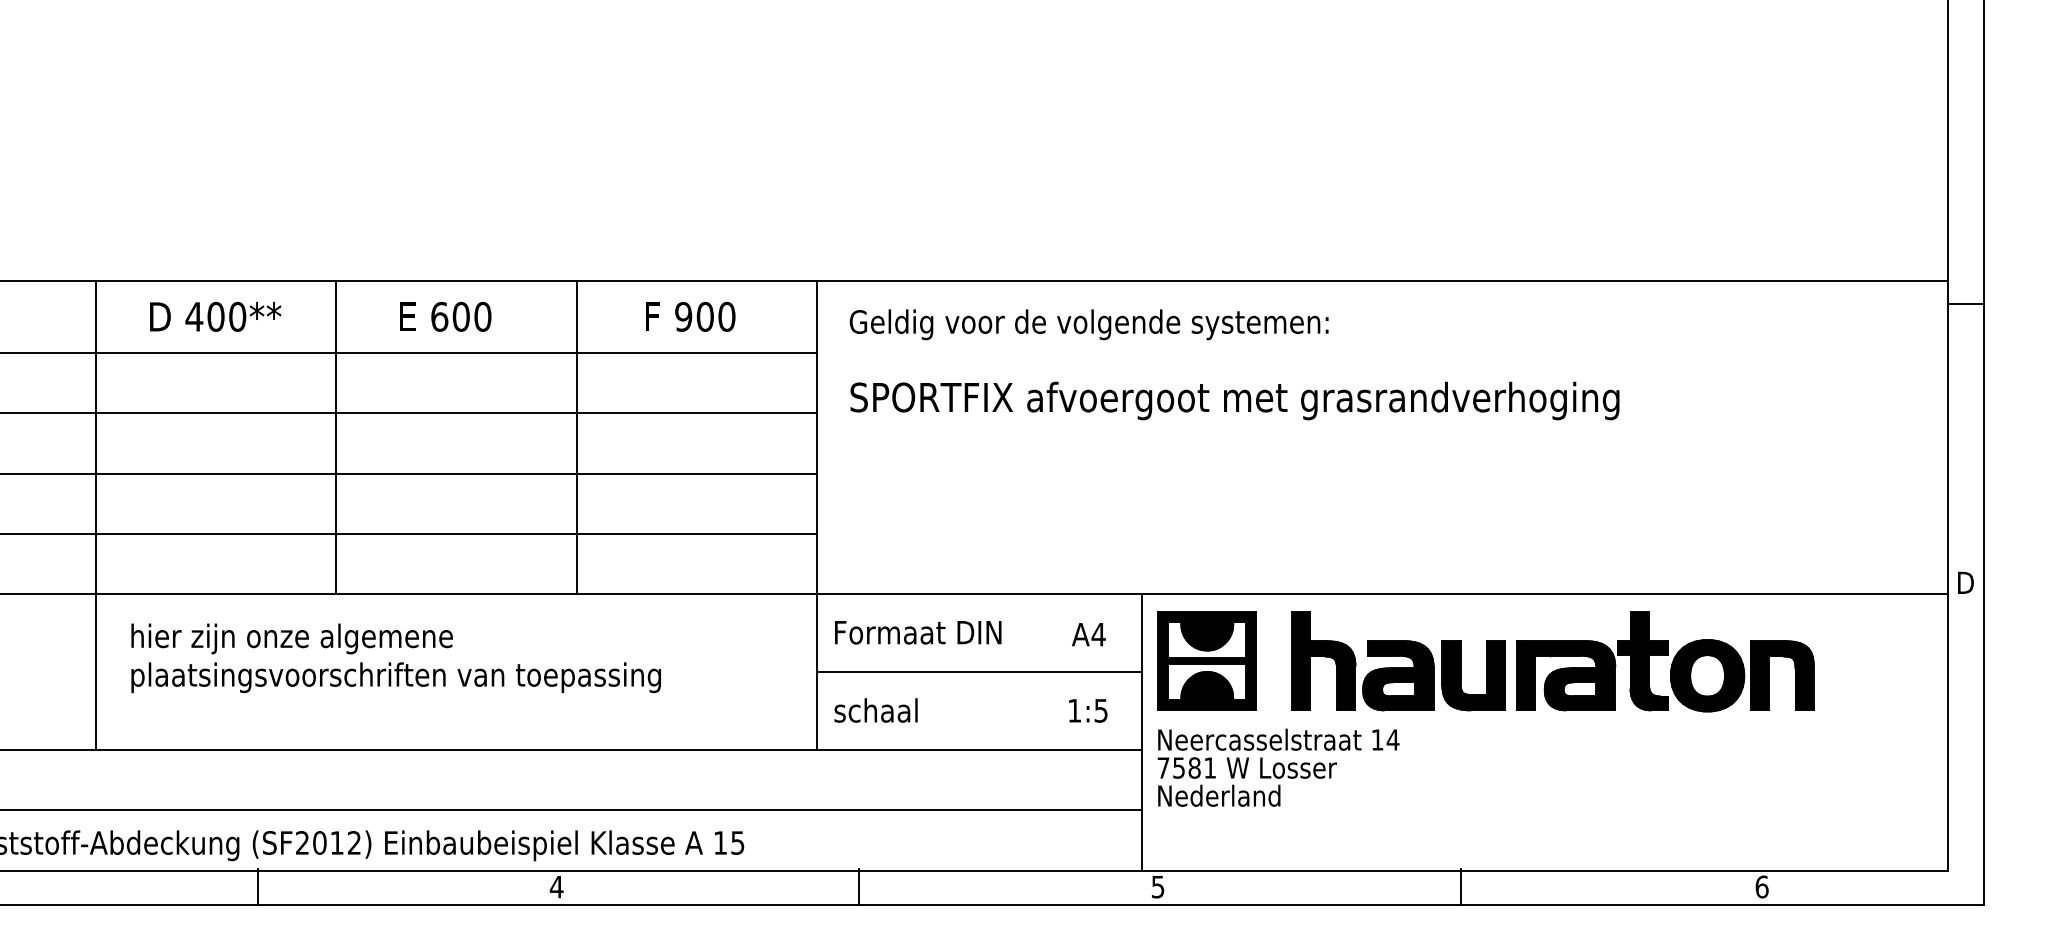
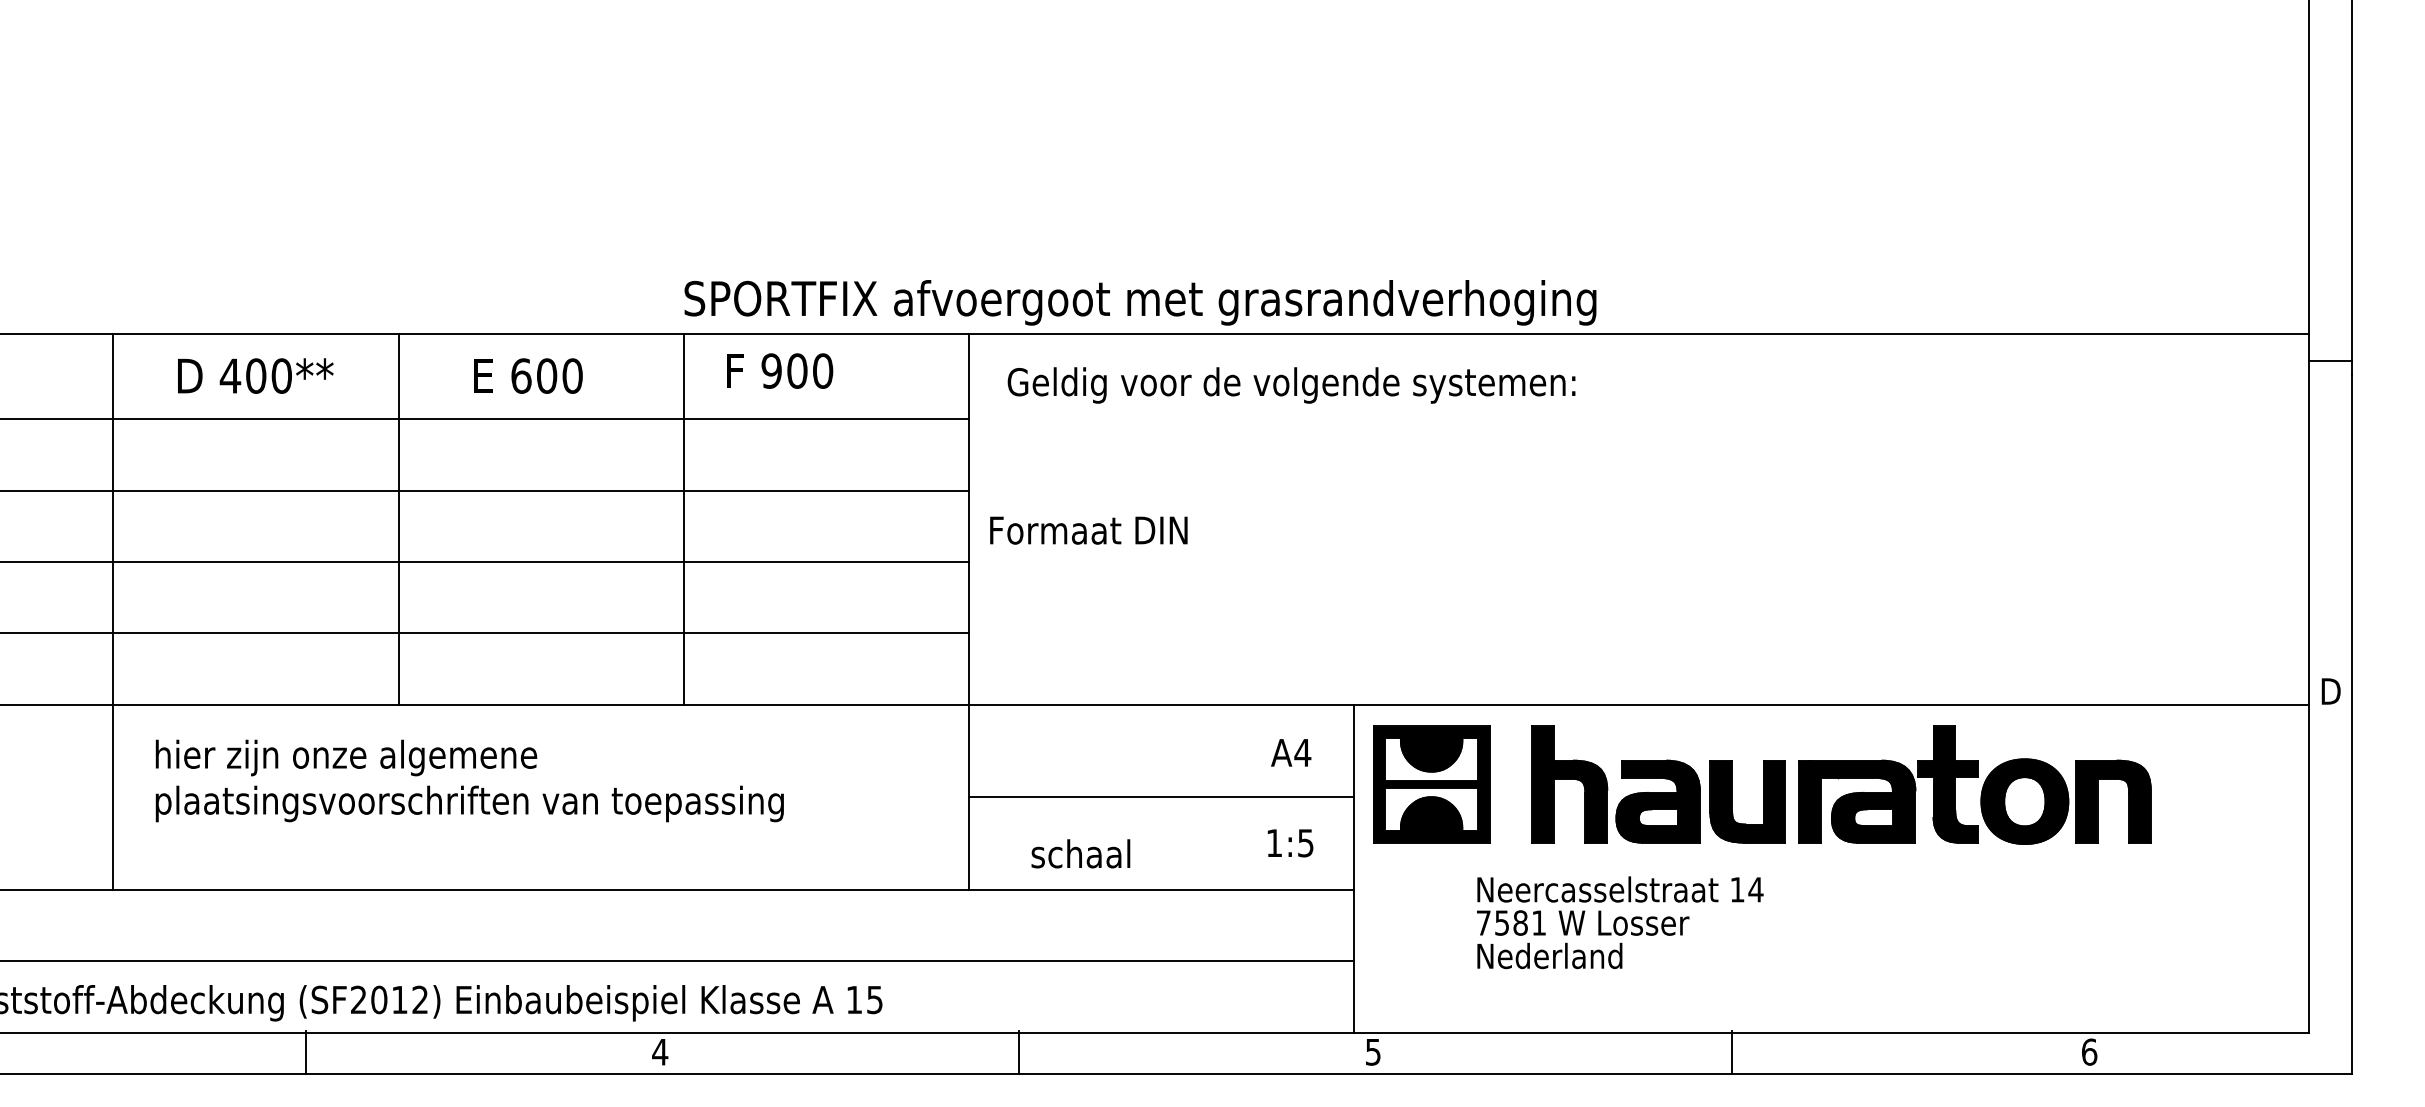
text: (691, 316) -> (780, 370), moved
text: (1235, 400) -> (1140, 302), moved
text: (917, 632) -> (1088, 530), moved
text: (875, 710) -> (1080, 853), moved
text: (1278, 767) -> (1620, 922), moved

